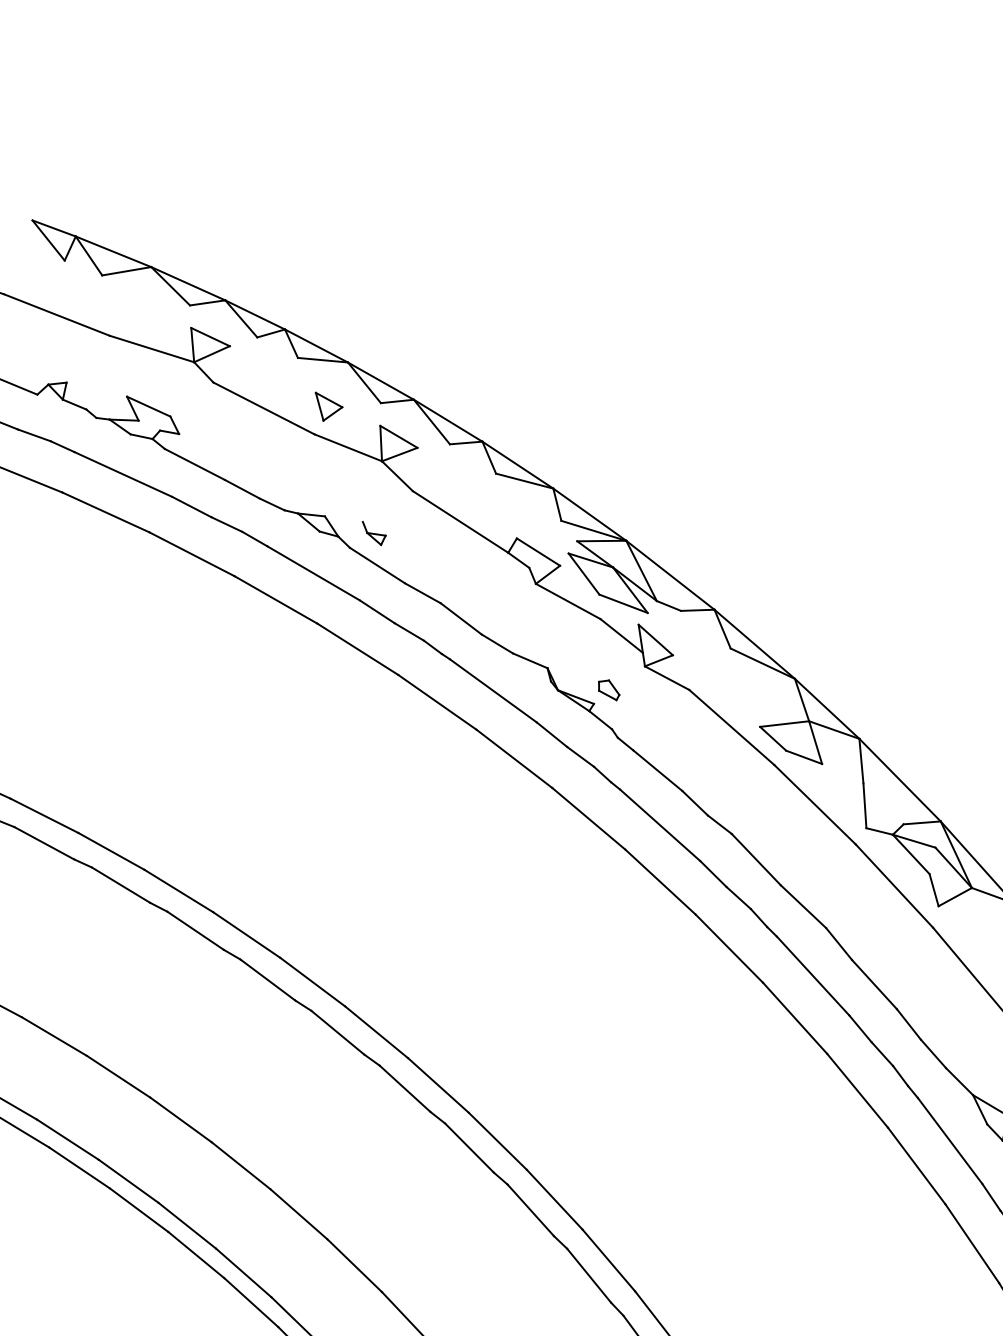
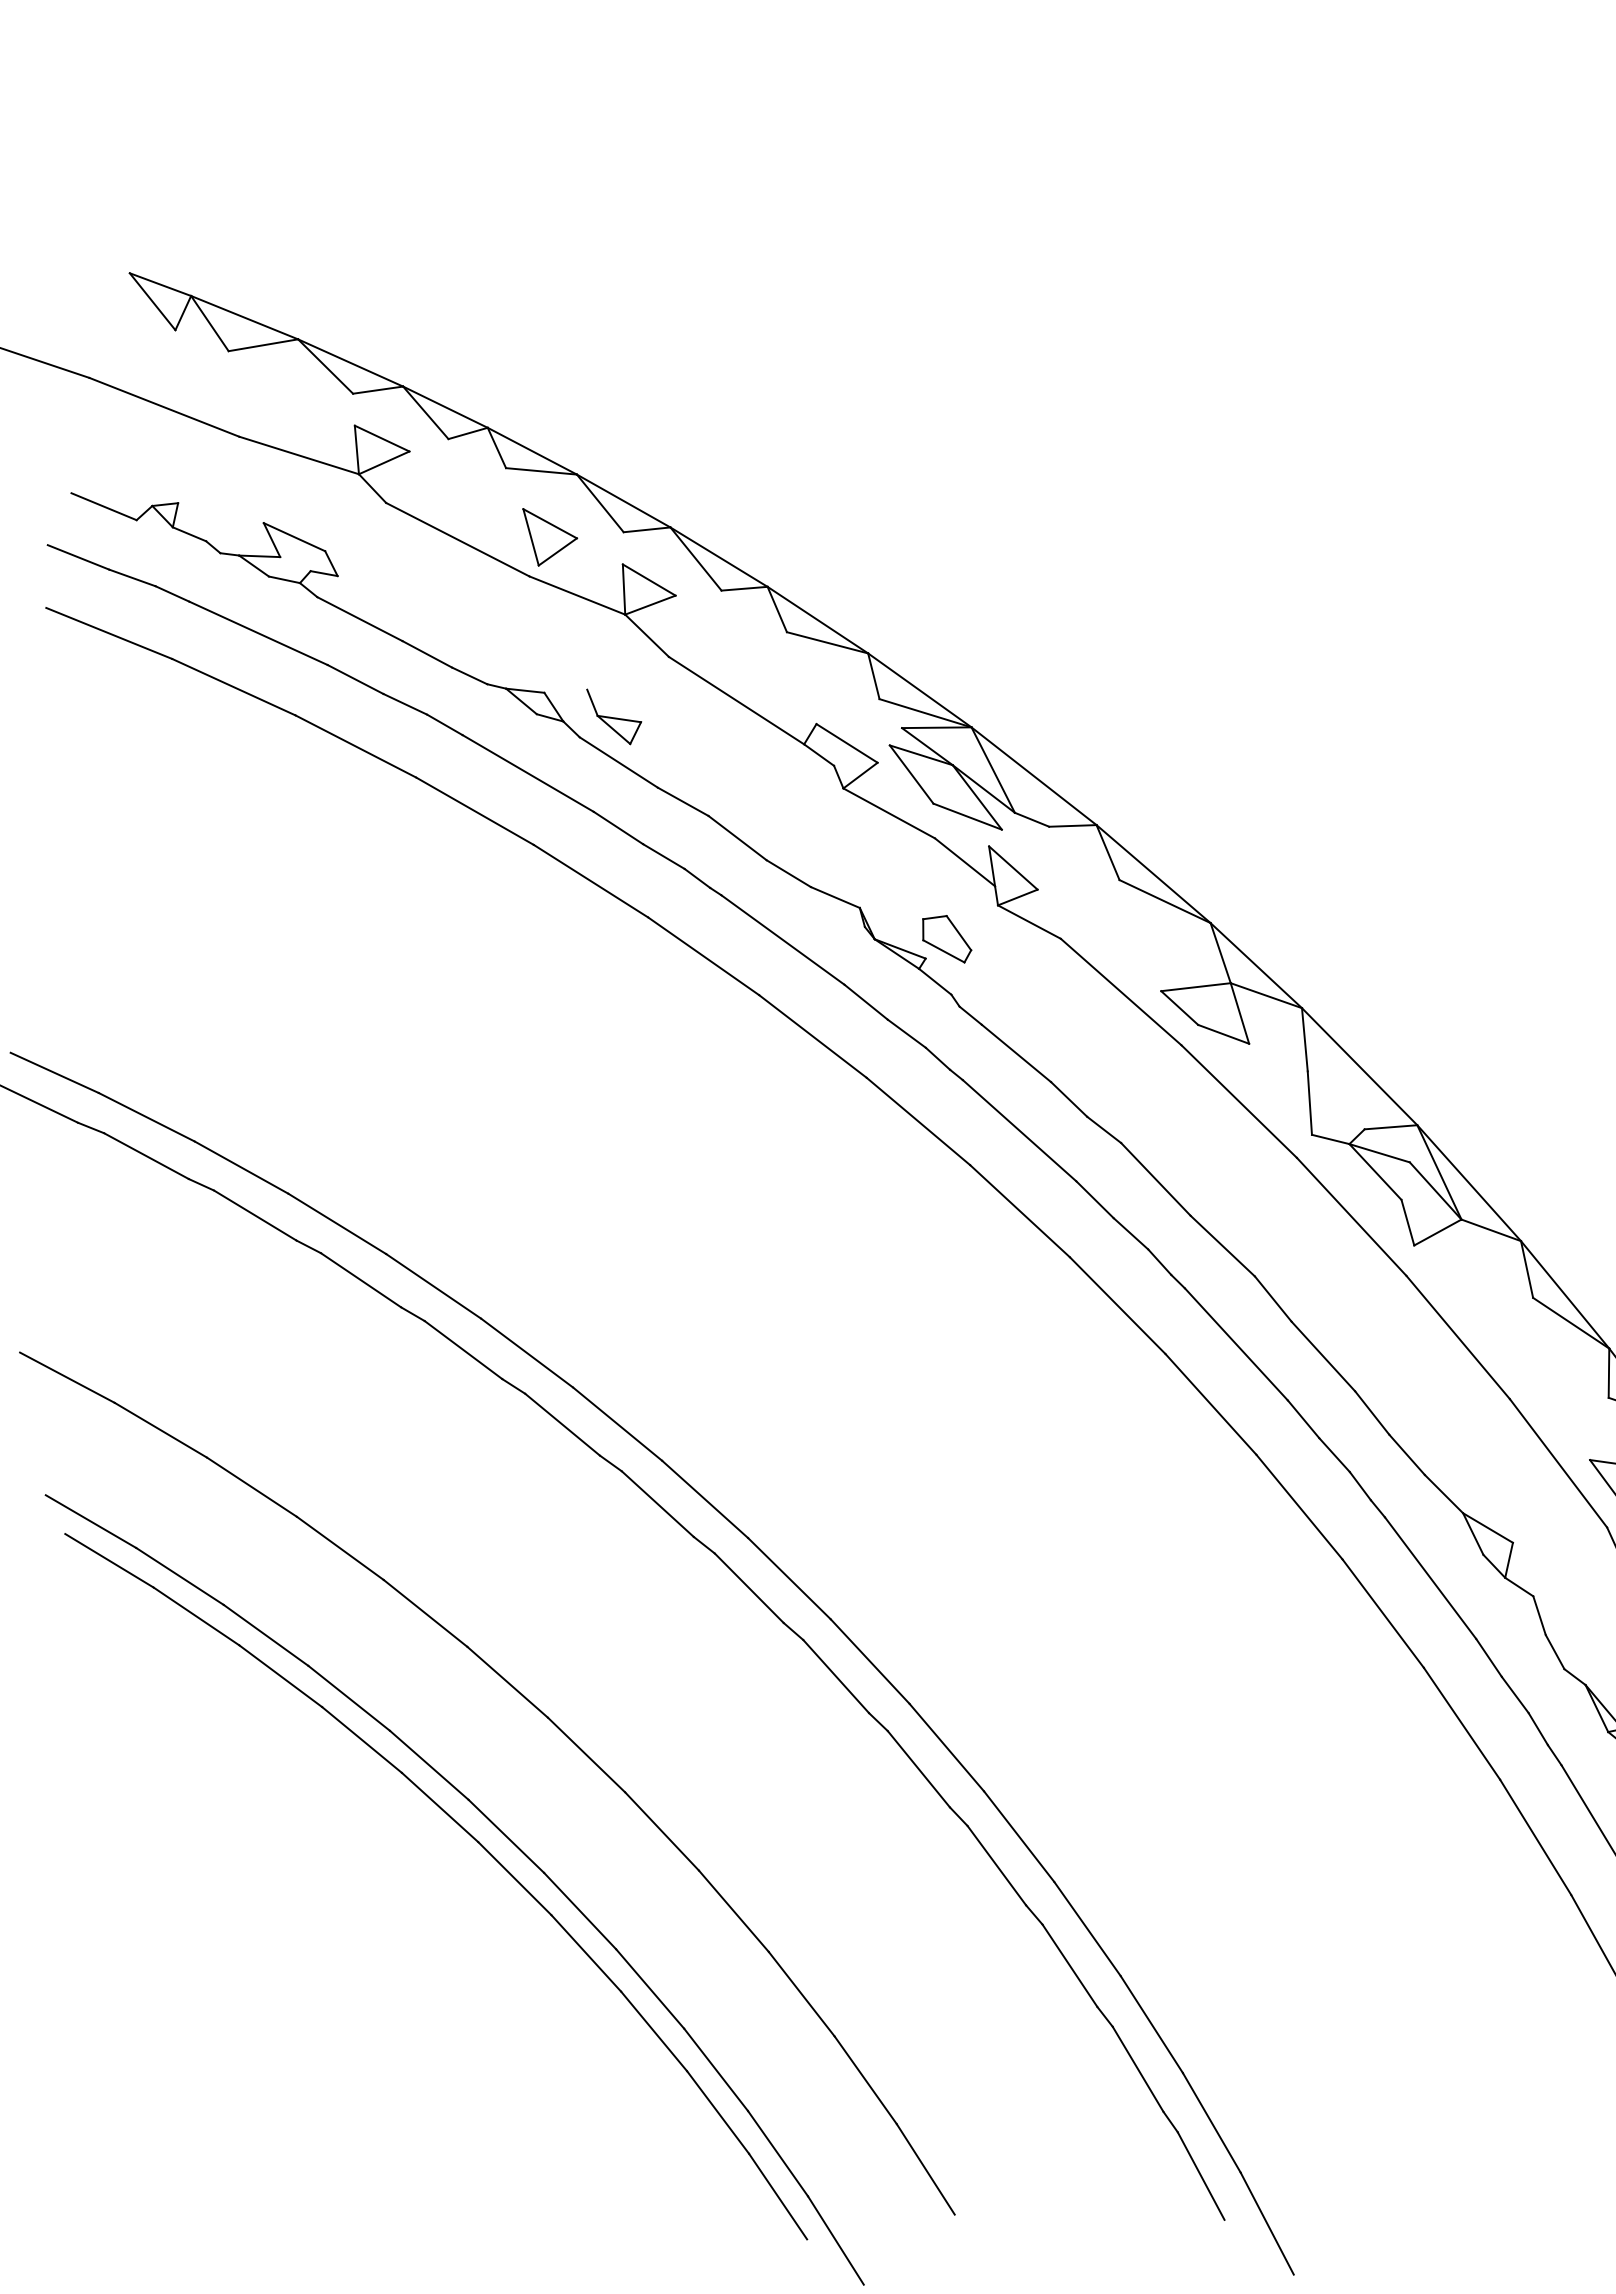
part: (329, 406) -> (550, 537), size x1.43
part: (374, 533) -> (614, 716), size x1.67
part: (609, 690) -> (947, 939), size x1.67

